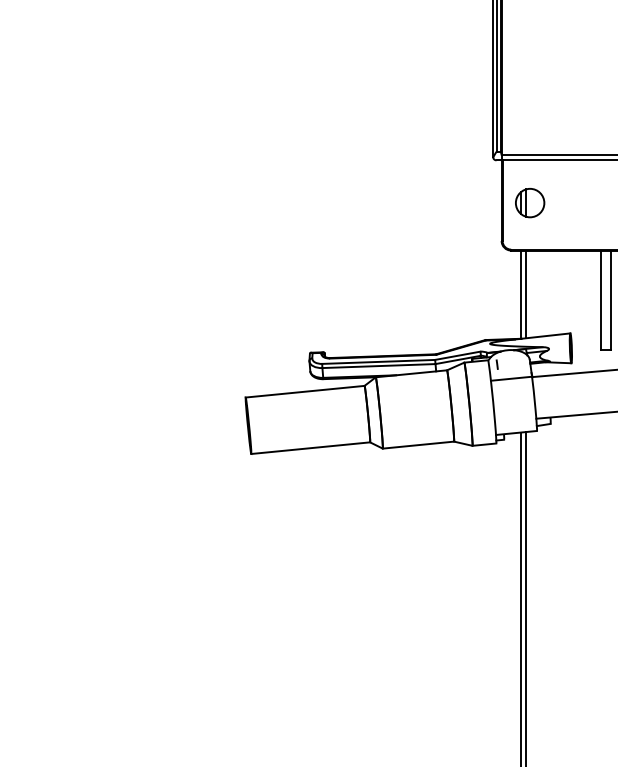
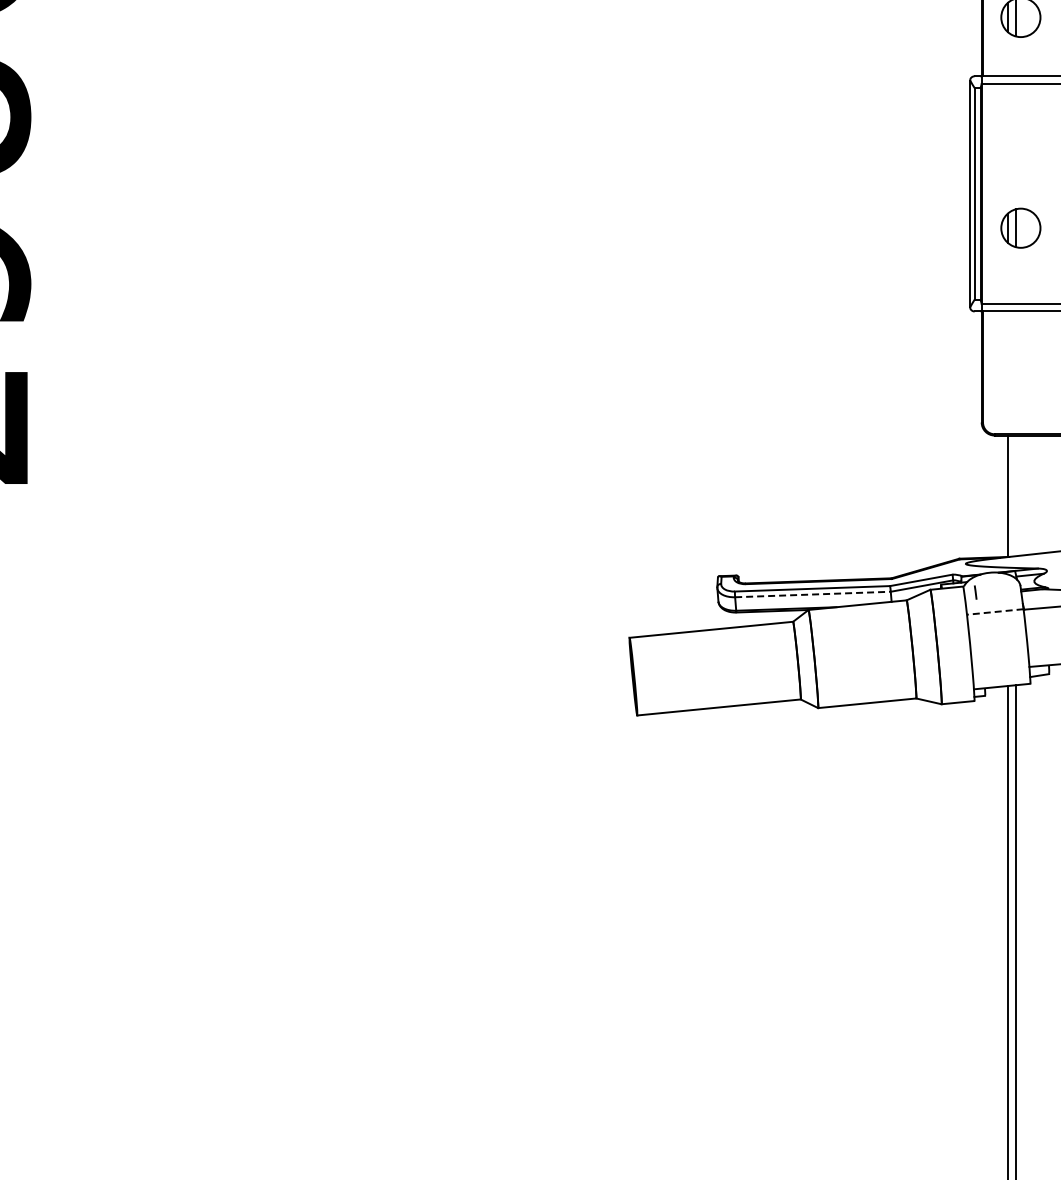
part: (529, 202) -> (1020, 227), moved
line: (526, 294) -> (1015, 495), removed
line: (378, 366) -> (812, 594), solid -> dashed
line: (510, 379) -> (994, 612), solid -> dashed

